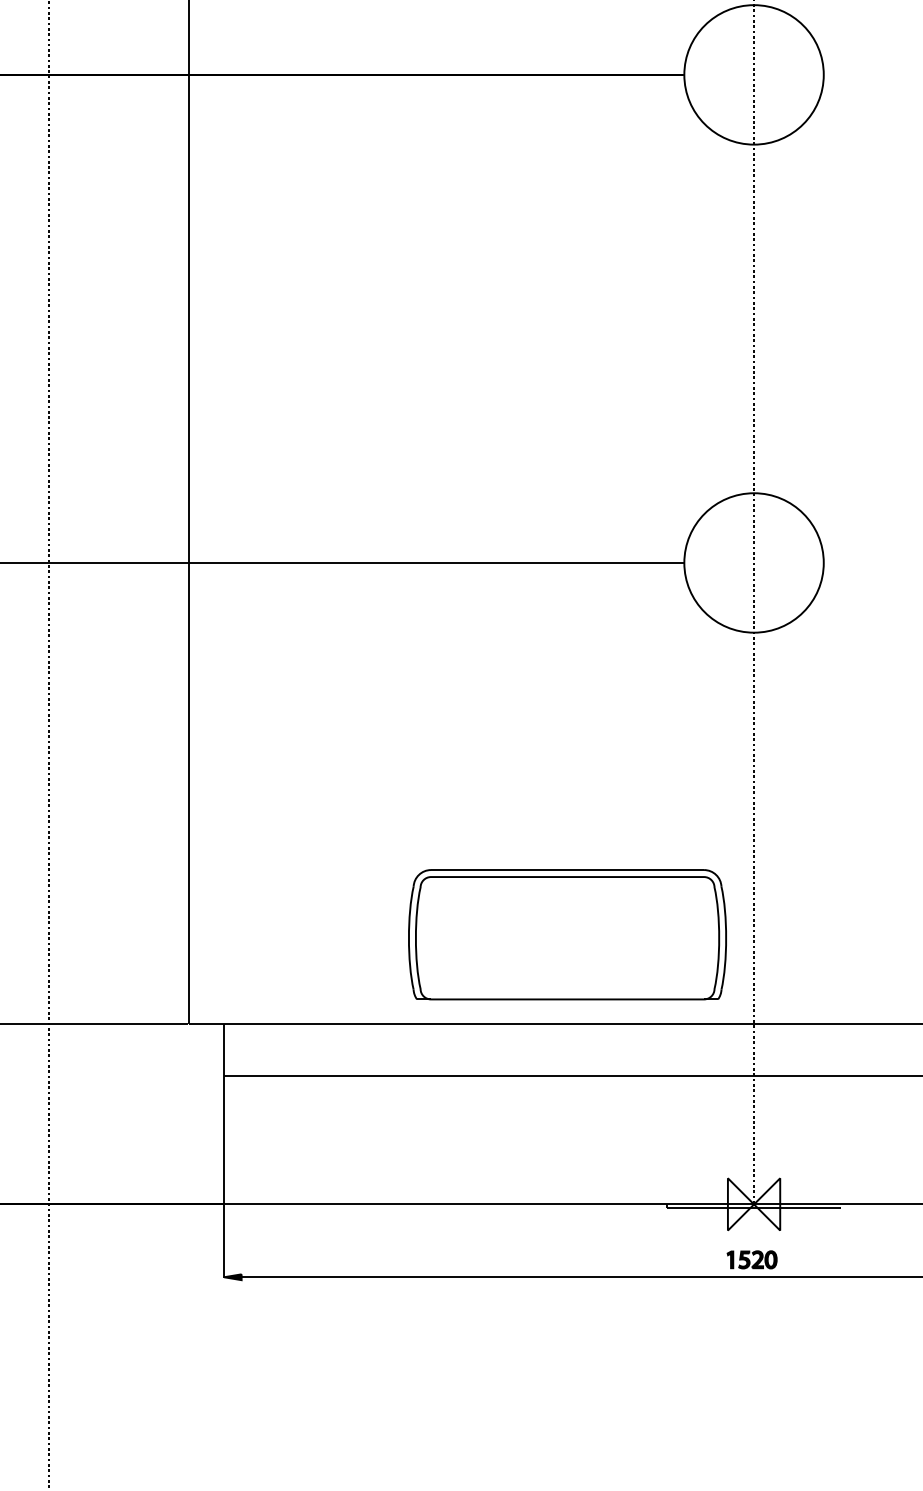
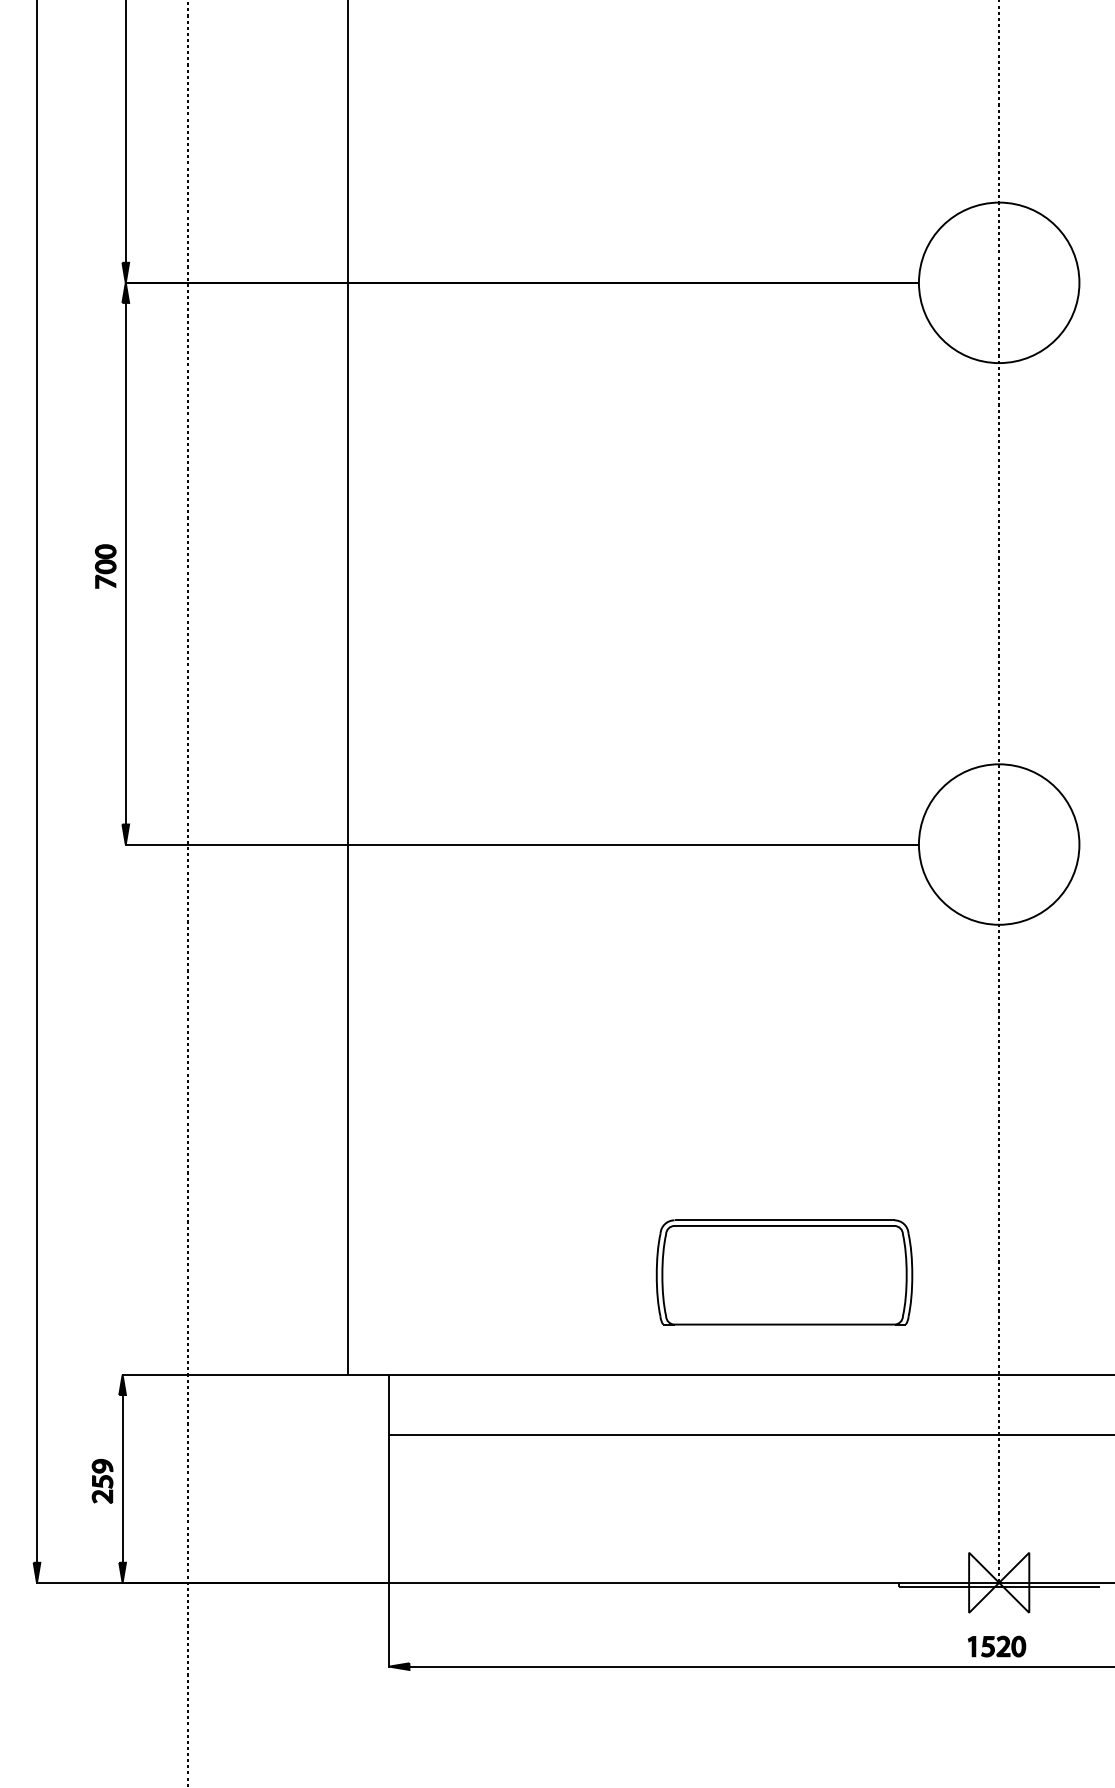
part: (567, 934) -> (784, 1272), size x0.7

